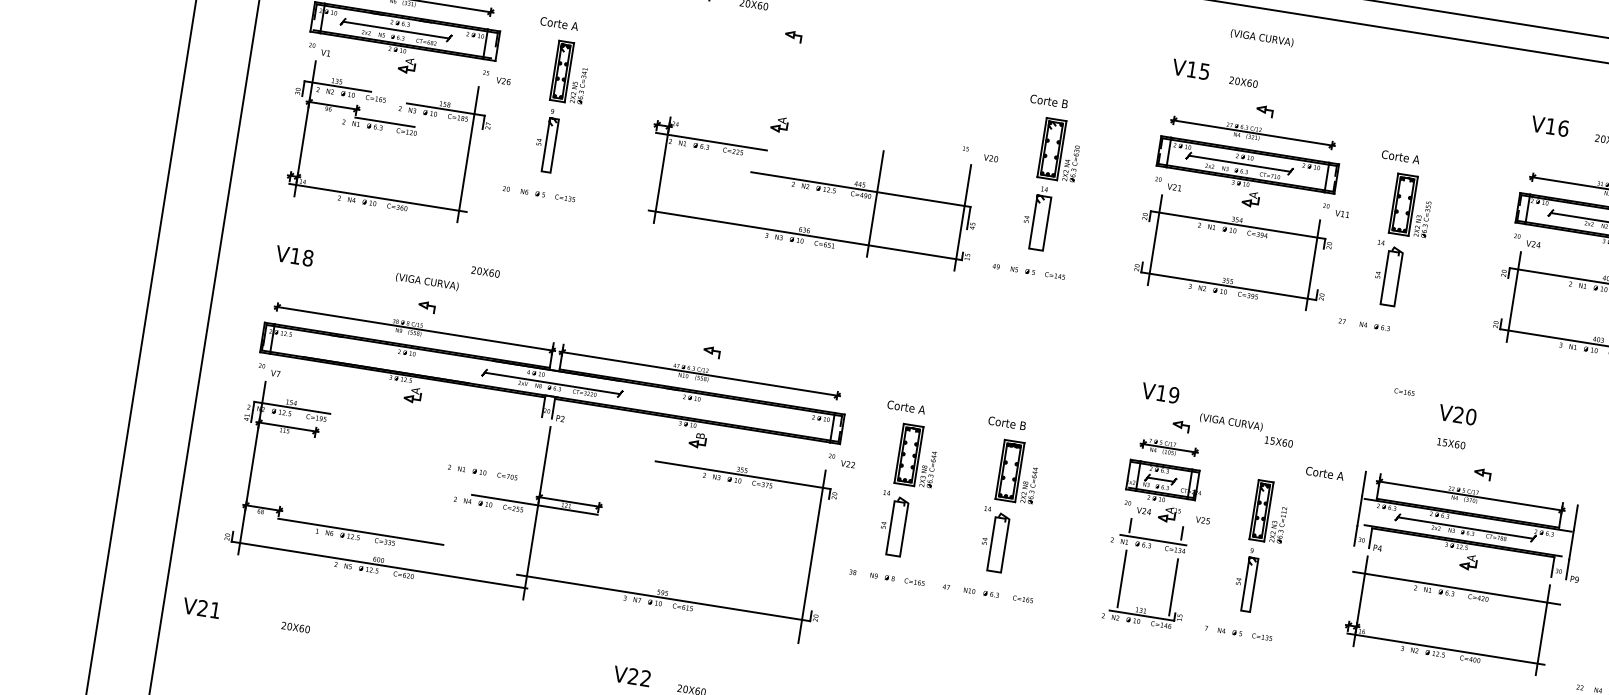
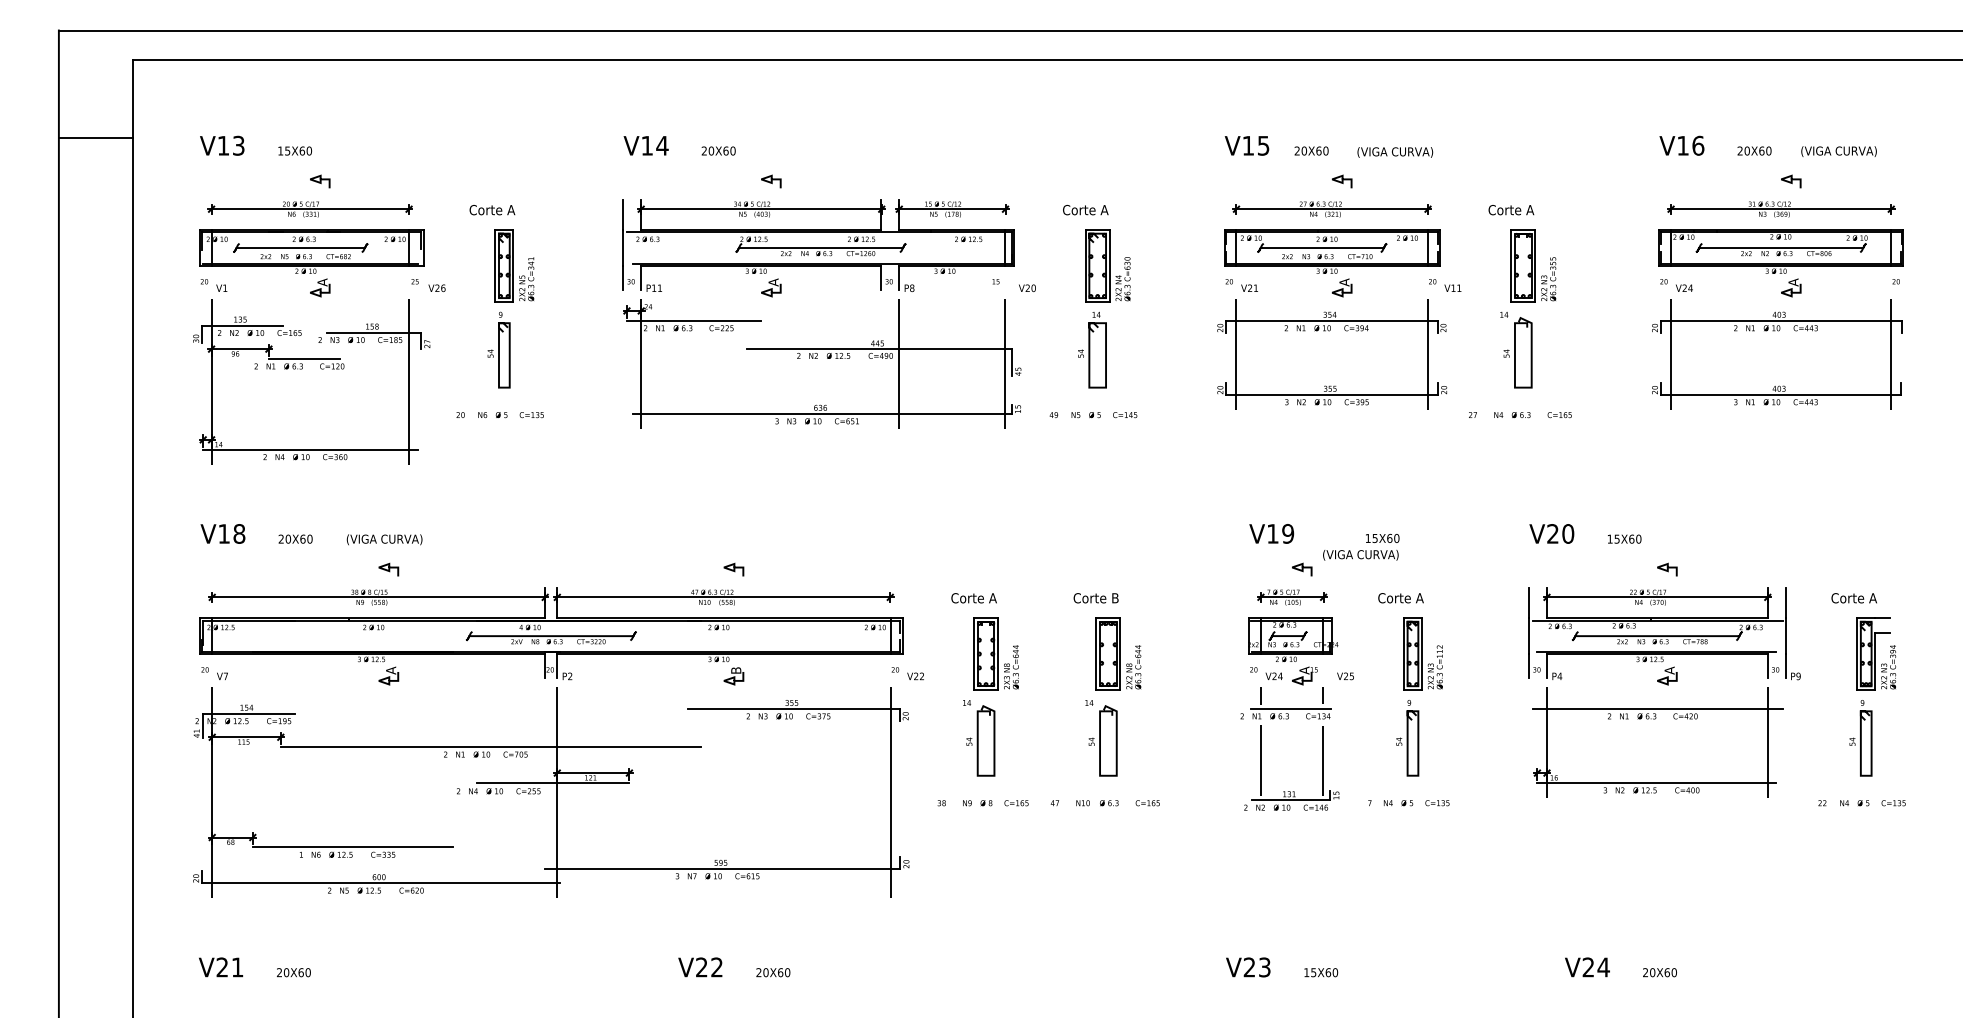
text: (1262, 38) -> (1395, 152), moved
part: (824, 95) -> (818, 245), added
text: (1064, 104) -> (1104, 210), Corte B -> Corte A
text: (485, 271) -> (295, 538), moved
text: (1404, 392) -> (1559, 415), moved
text: (1457, 414) -> (1551, 533), moved
text: (1278, 441) -> (1382, 537), moved
line: (487, 467) -> (490, 747), added
text: (1324, 473) -> (1400, 598), moved
text: (202, 608) -> (221, 967), moved

